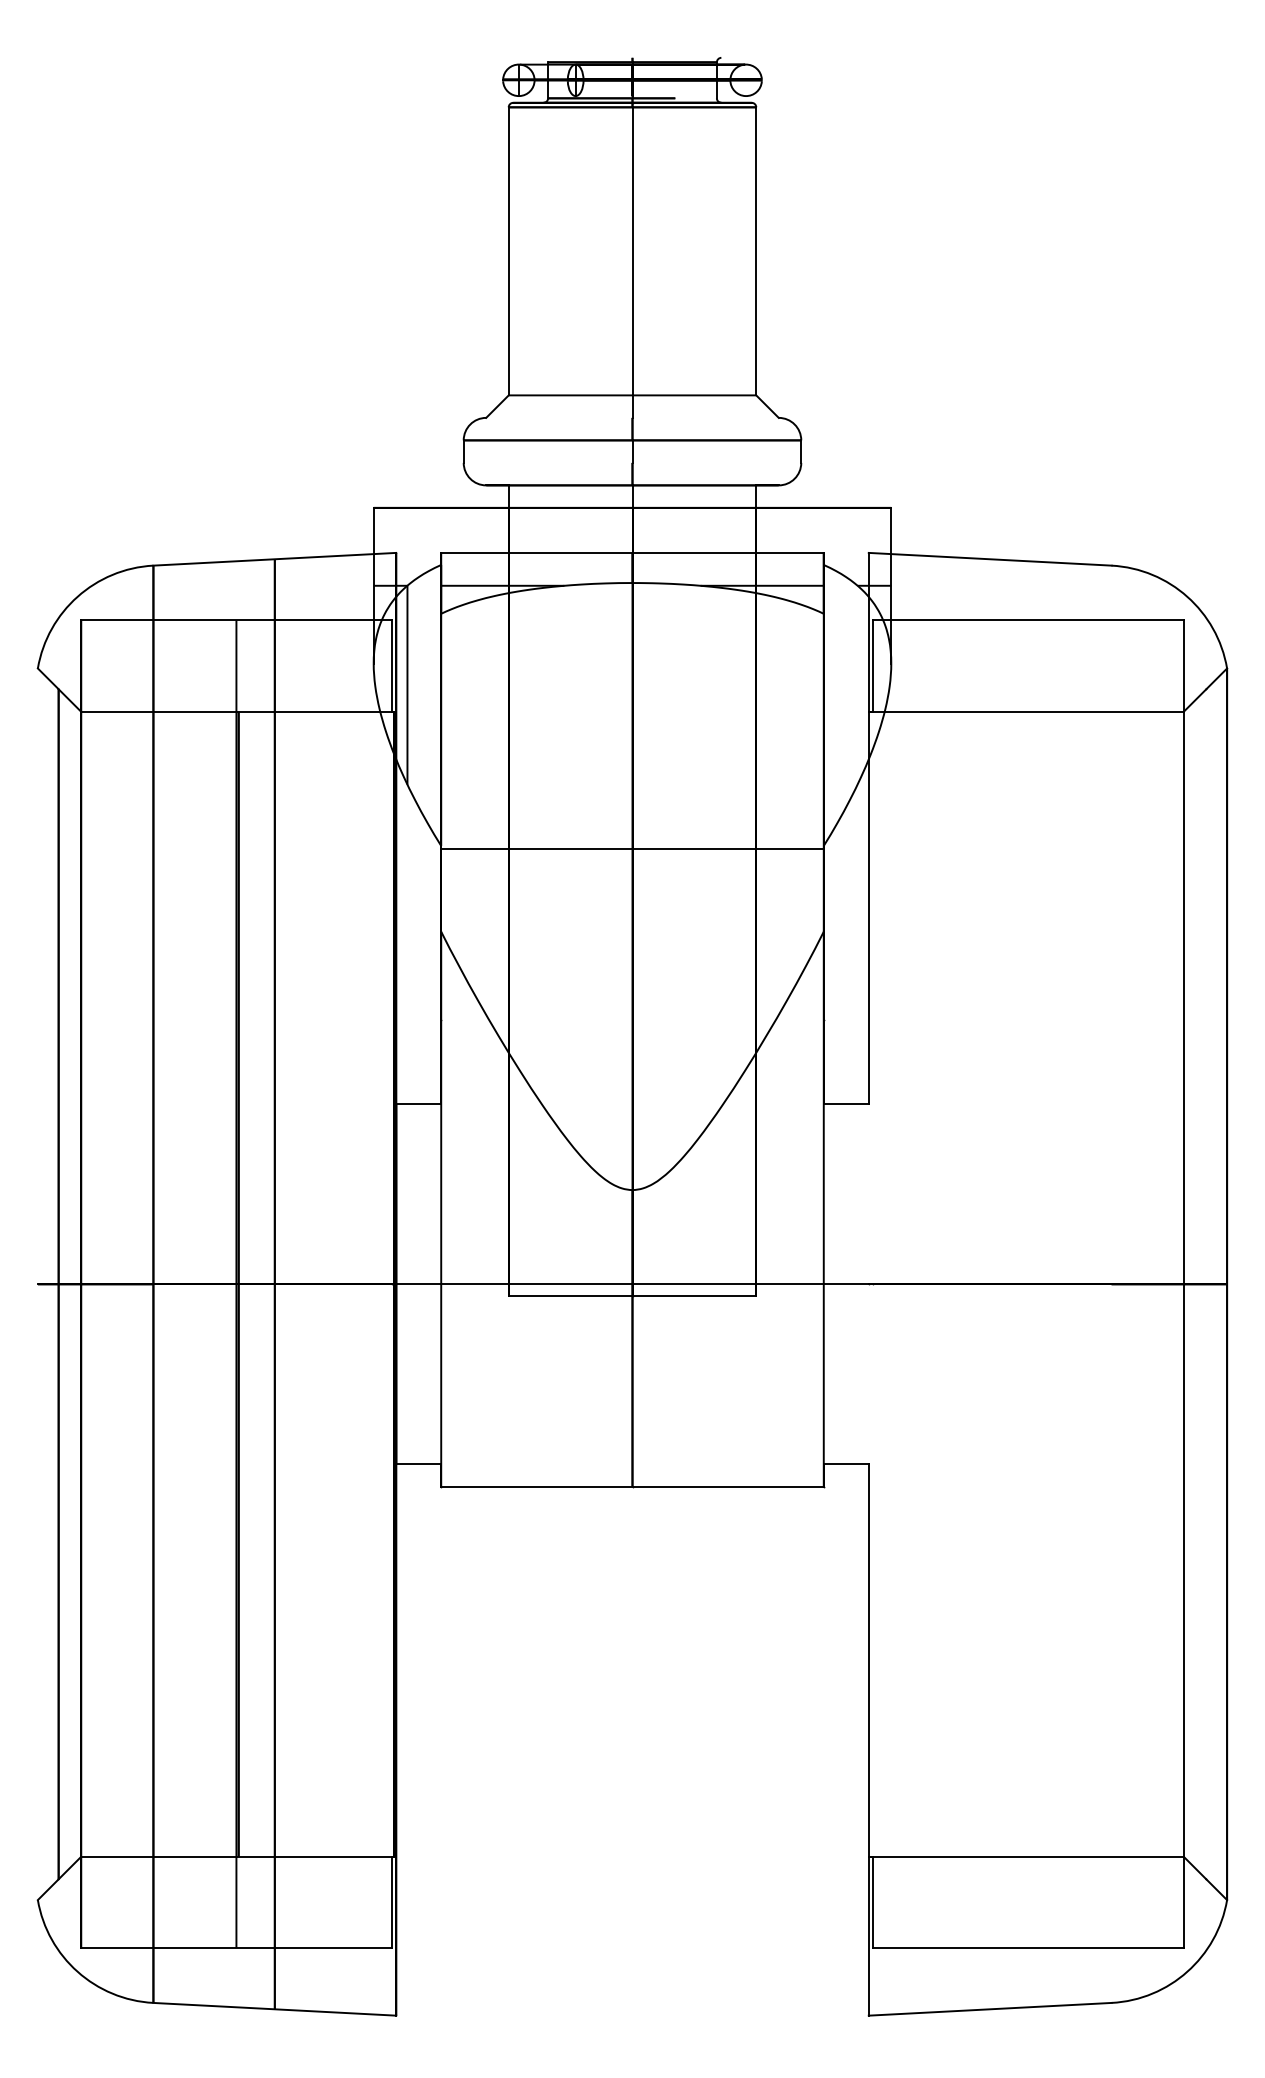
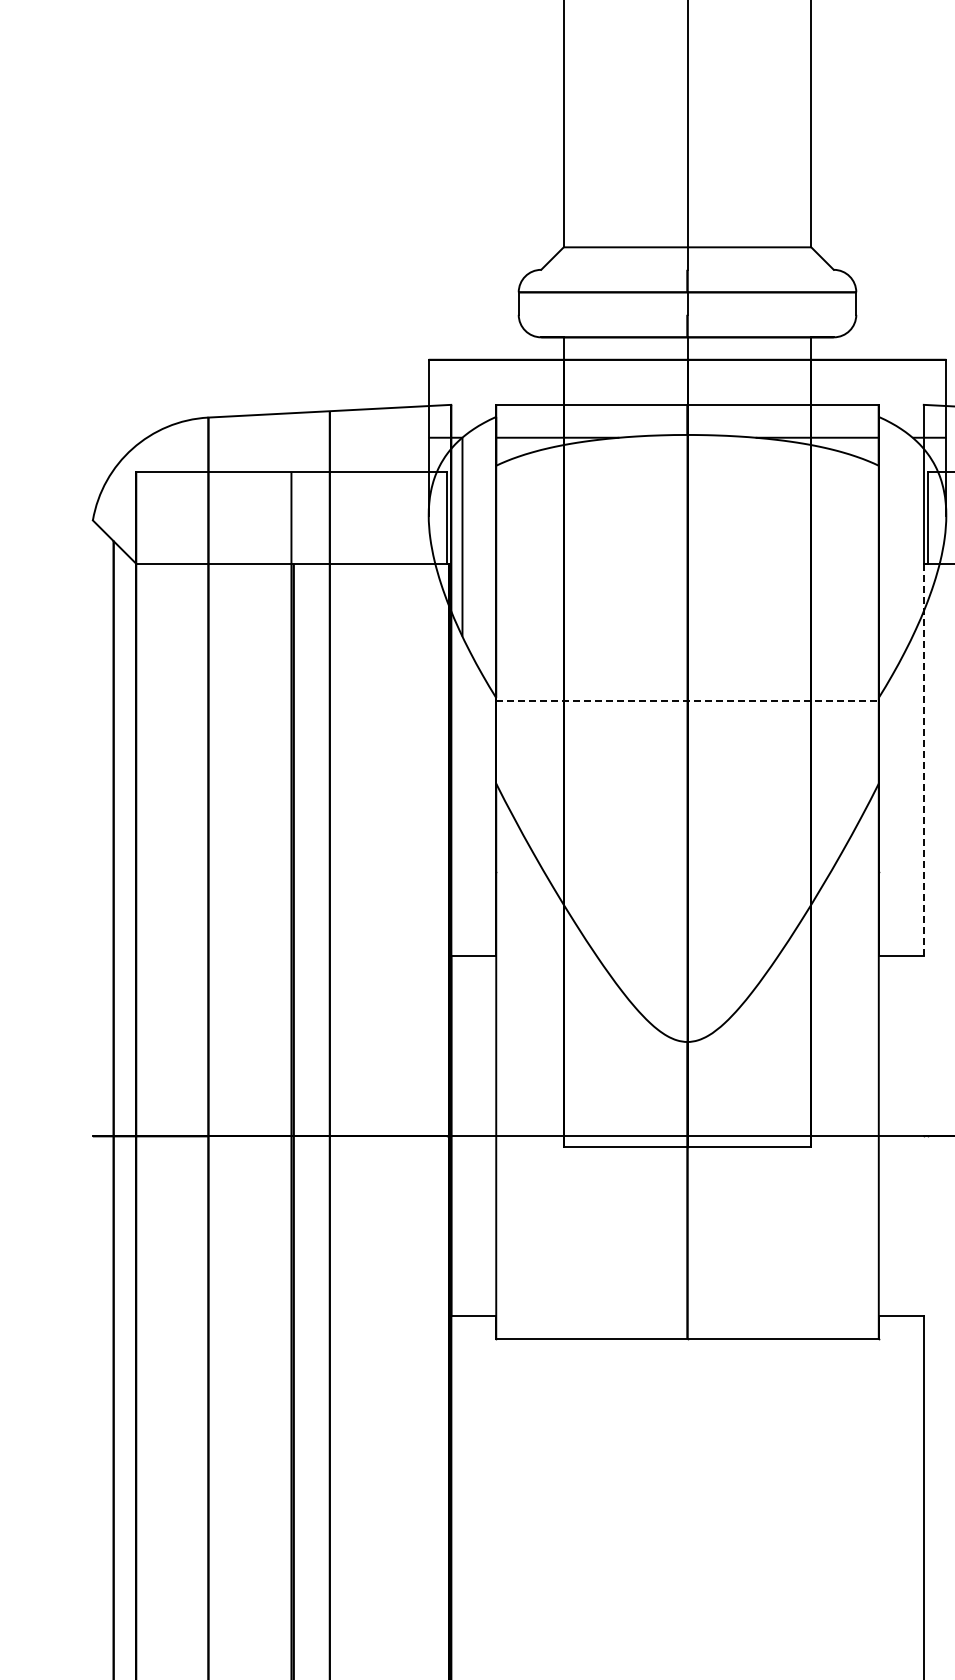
arc: (632, 849) -> (687, 701), solid -> dashed
line: (868, 908) -> (923, 760), solid -> dashed

